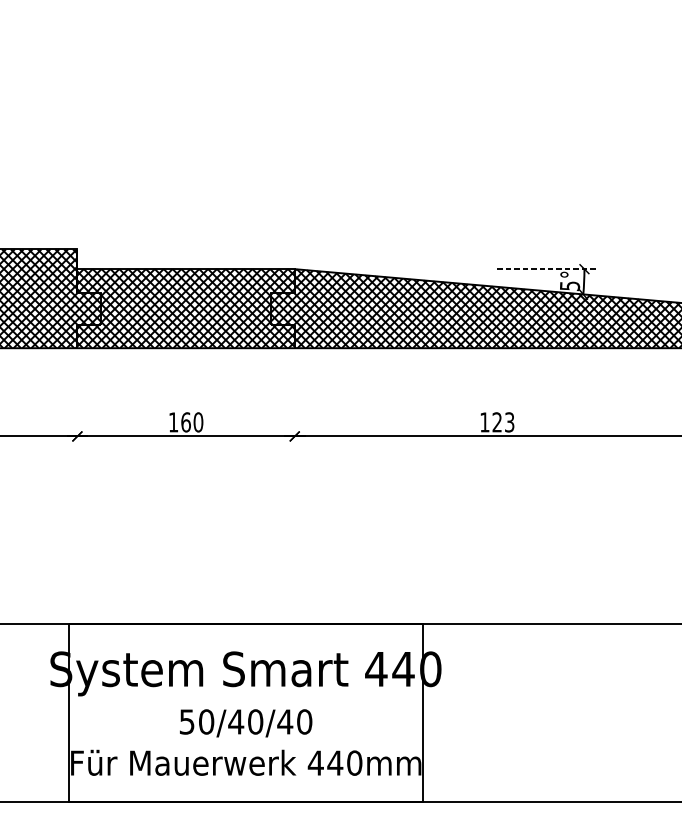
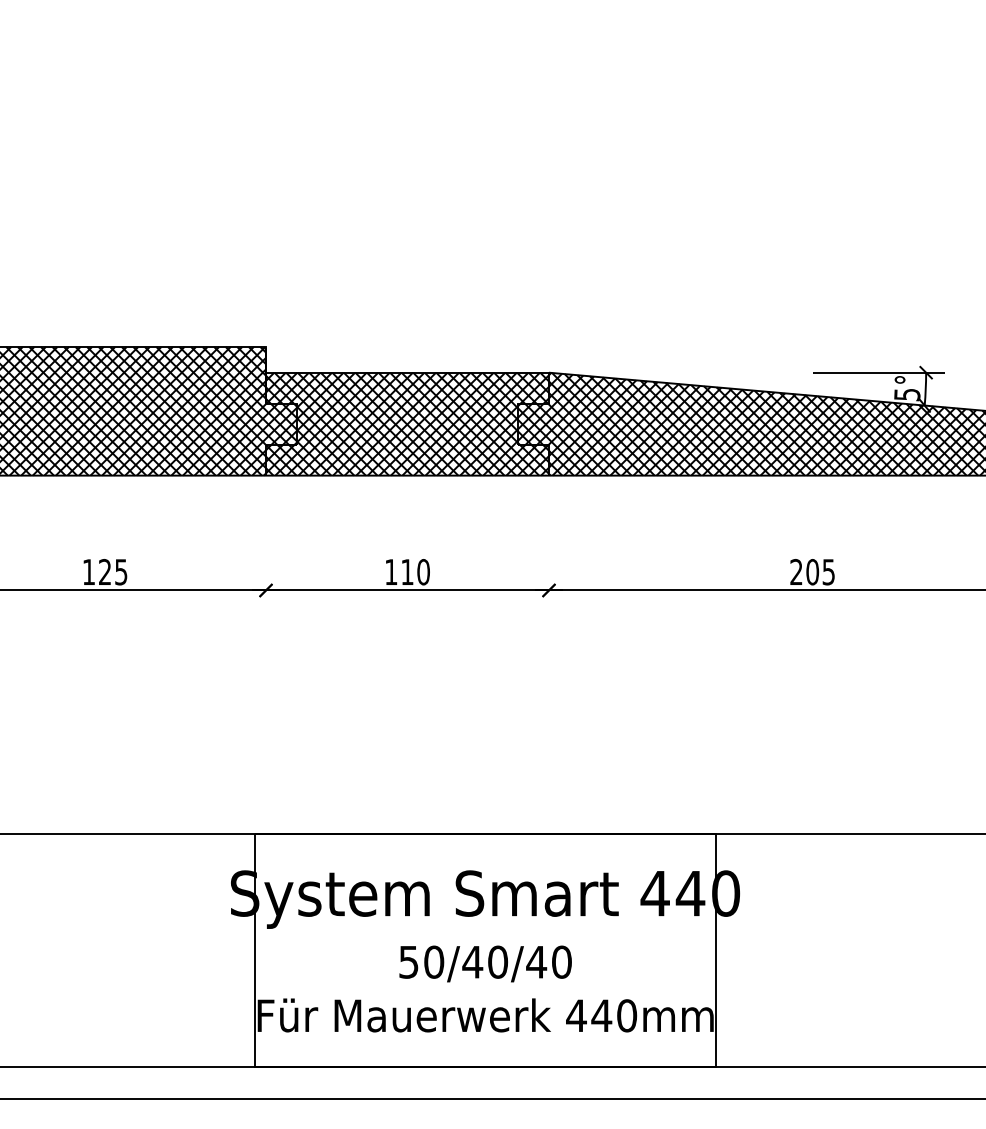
line: (548, 269) -> (879, 372), dashed -> solid
text: (497, 421) -> (812, 571), 123 -> 205
text: (186, 422) -> (407, 572), 160 -> 110

